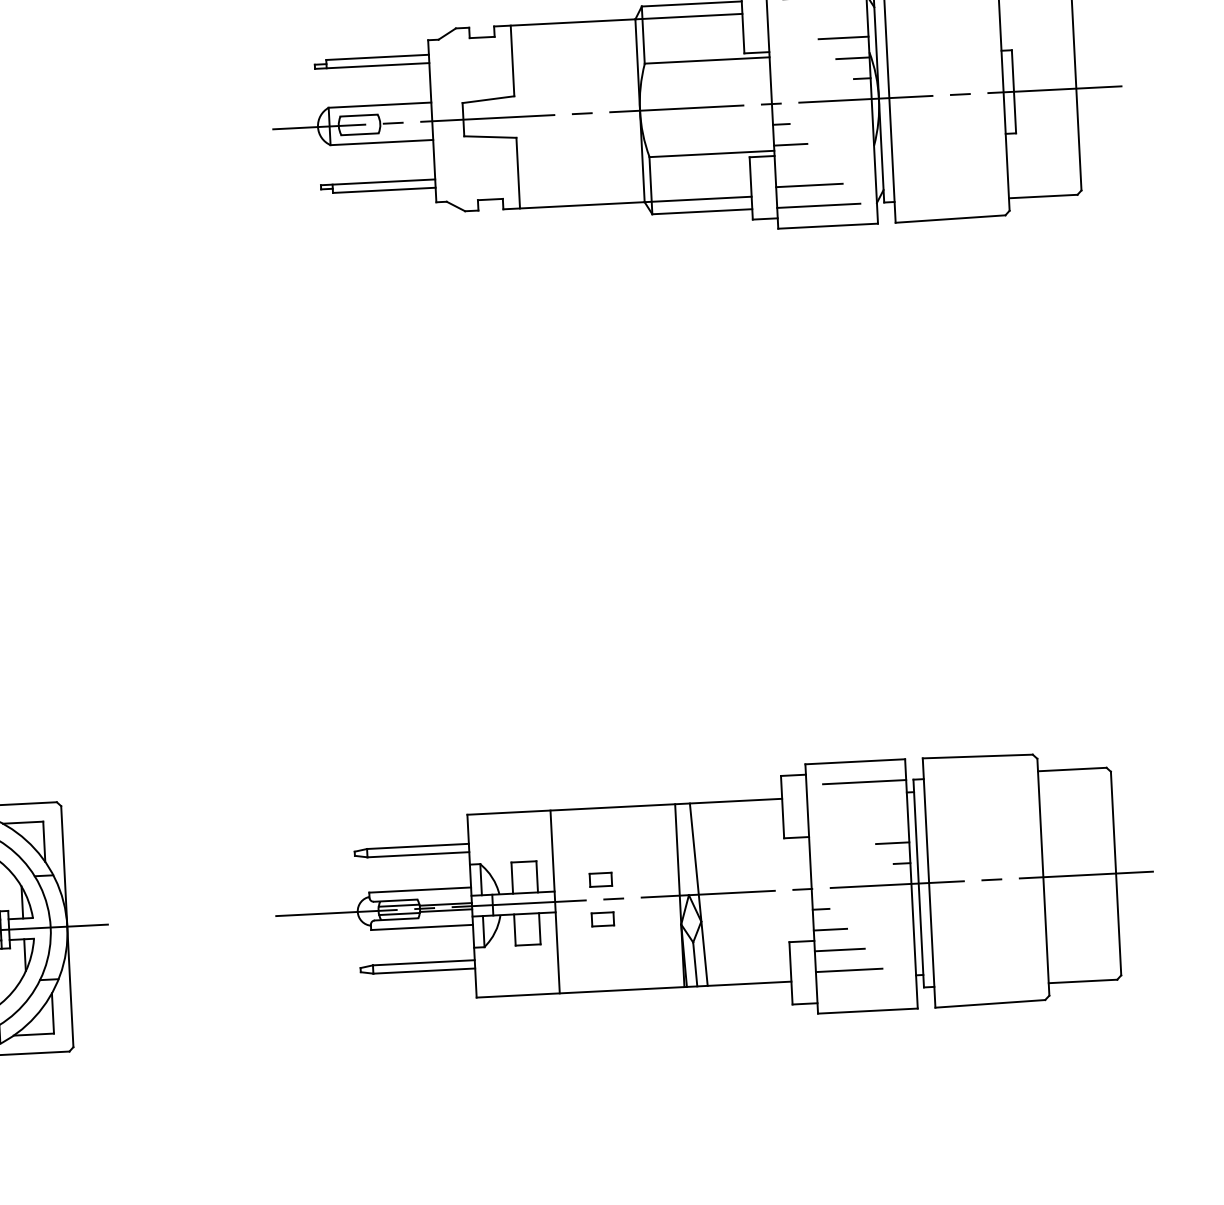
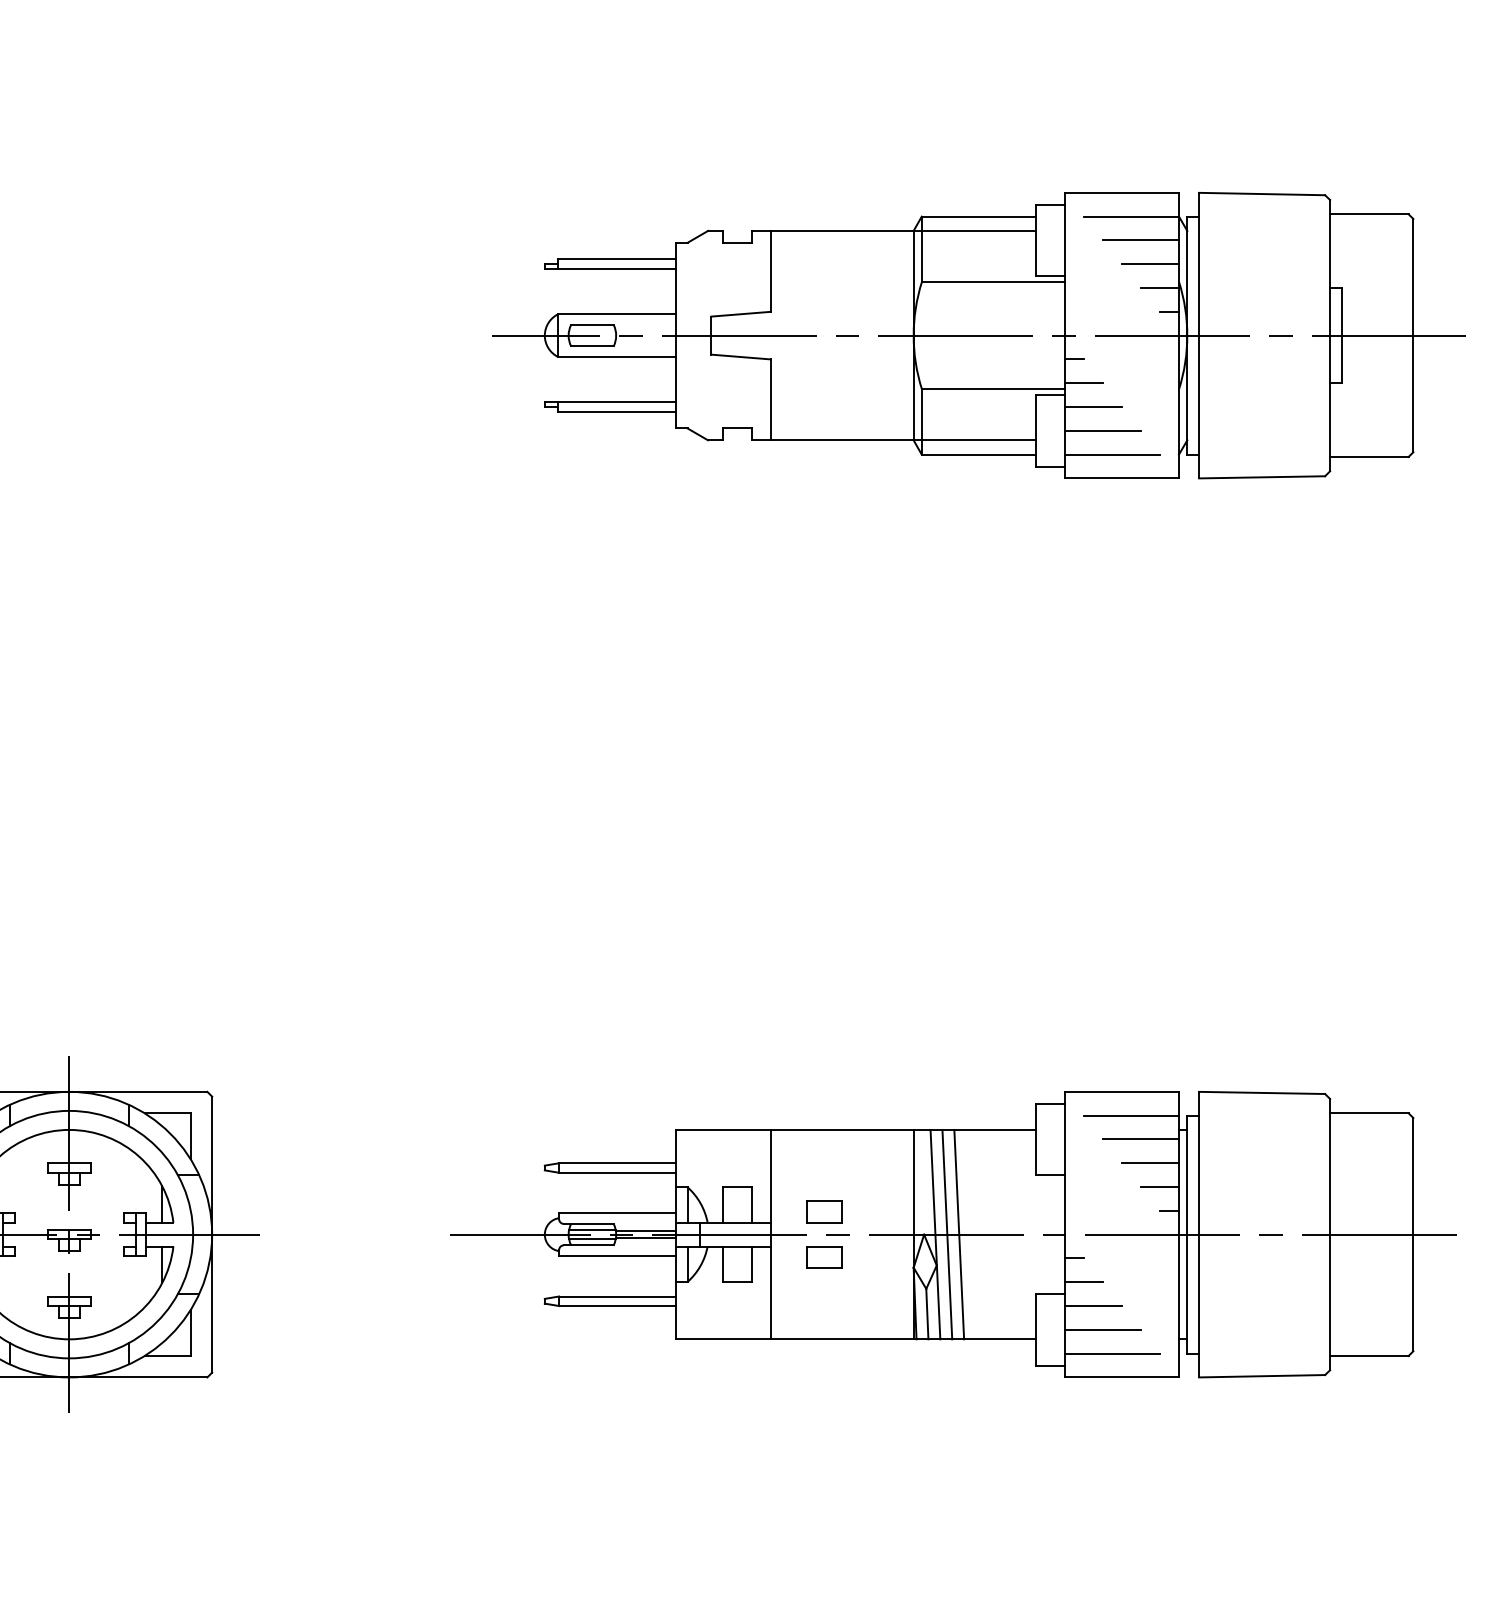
line: (833, 17) -> (1140, 240), added
line: (799, 165) -> (1092, 407), added
line: (873, 802) -> (1140, 1139), added
line: (882, 823) -> (1149, 1163), added
part: (600, 879) -> (824, 1211), size x1.43
line: (719, 893) -> (959, 1234), added
line: (709, 894) -> (947, 1234), added
part: (602, 919) -> (824, 1257), size x1.43
line: (857, 990) -> (1111, 1353), added

